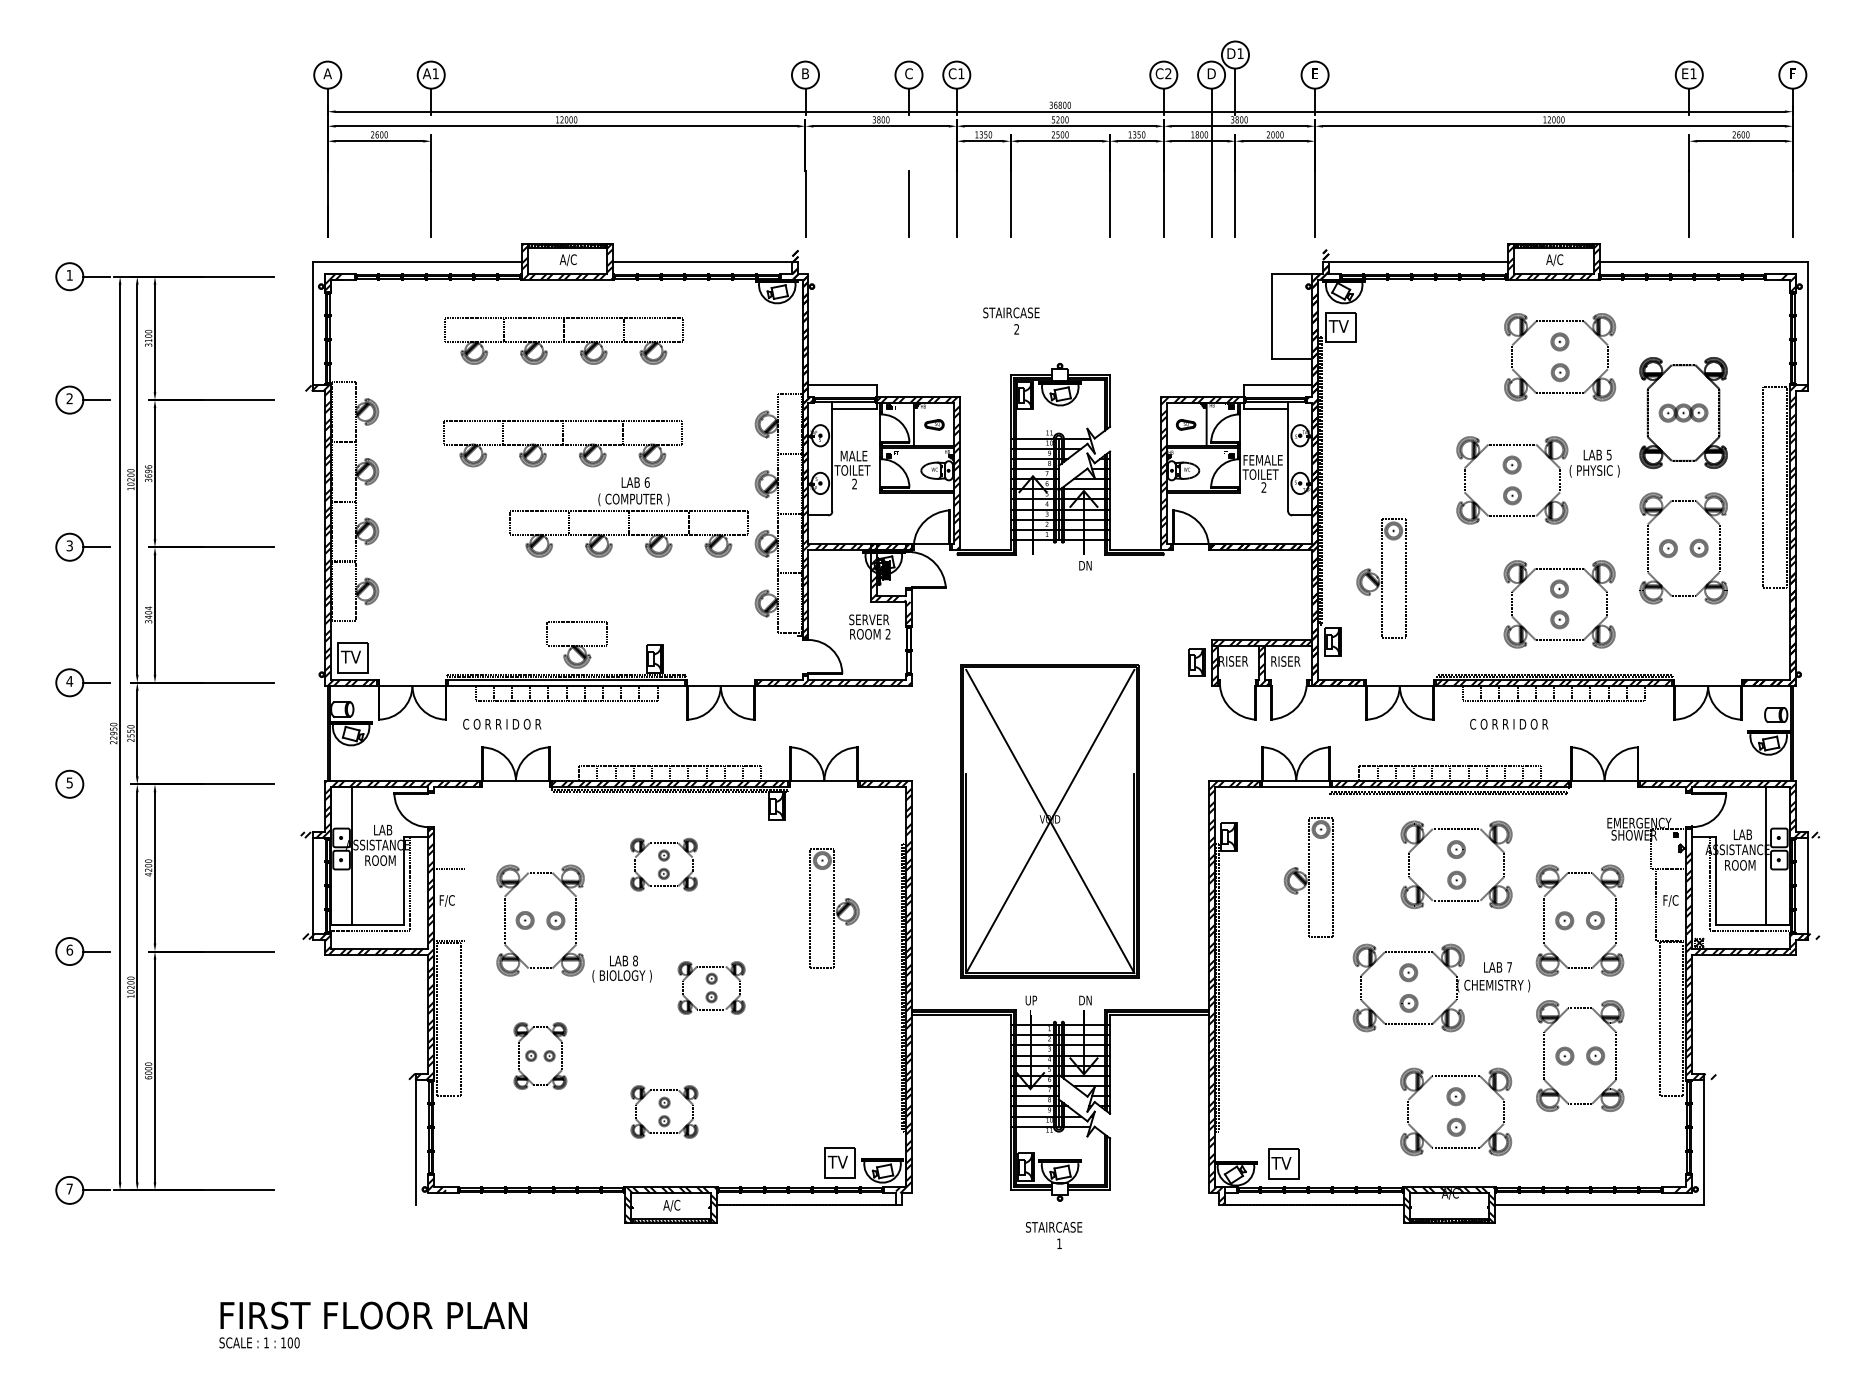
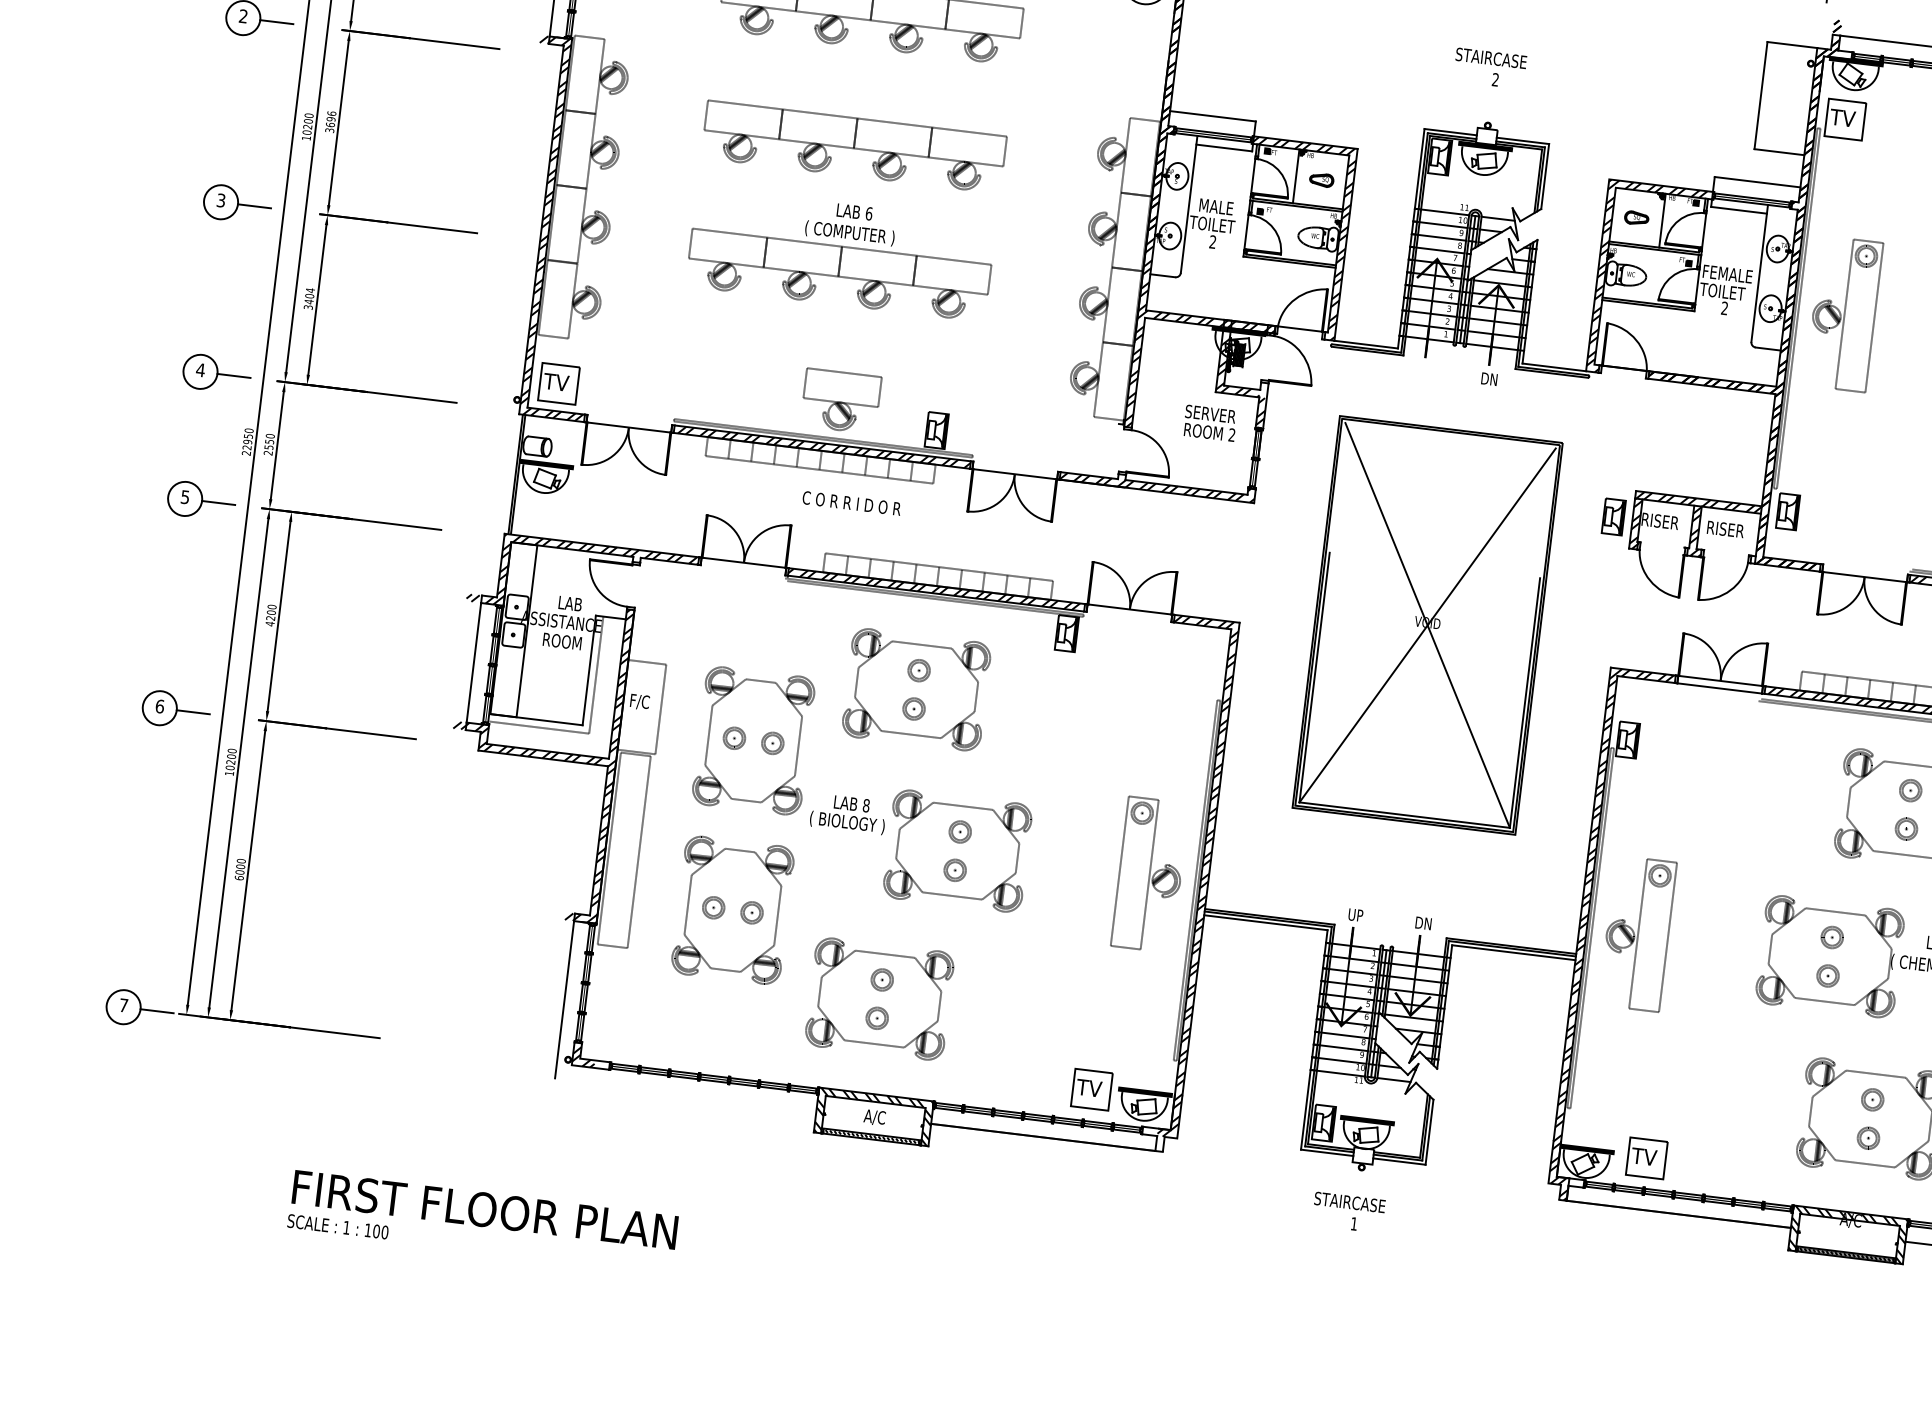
text: (1011, 320) -> (1490, 67), moved
part: (628, 517) -> (840, 254), moved
part: (1381, 578) -> (1844, 313), moved
hatch: (567, 682) -> (823, 446), added
text: (502, 724) -> (852, 503), moved
line: (96, 784) -> (218, 503), added
part: (1049, 821) -> (1426, 625), moved
part: (663, 864) -> (916, 689), size x1.67
part: (1308, 877) -> (1636, 933), moved
line: (464, 904) -> (660, 709), added
part: (834, 908) -> (1150, 875), moved
part: (711, 987) -> (957, 850), size x1.67
part: (540, 1055) -> (733, 909), size x1.67
part: (664, 1111) -> (879, 998), size x1.67

